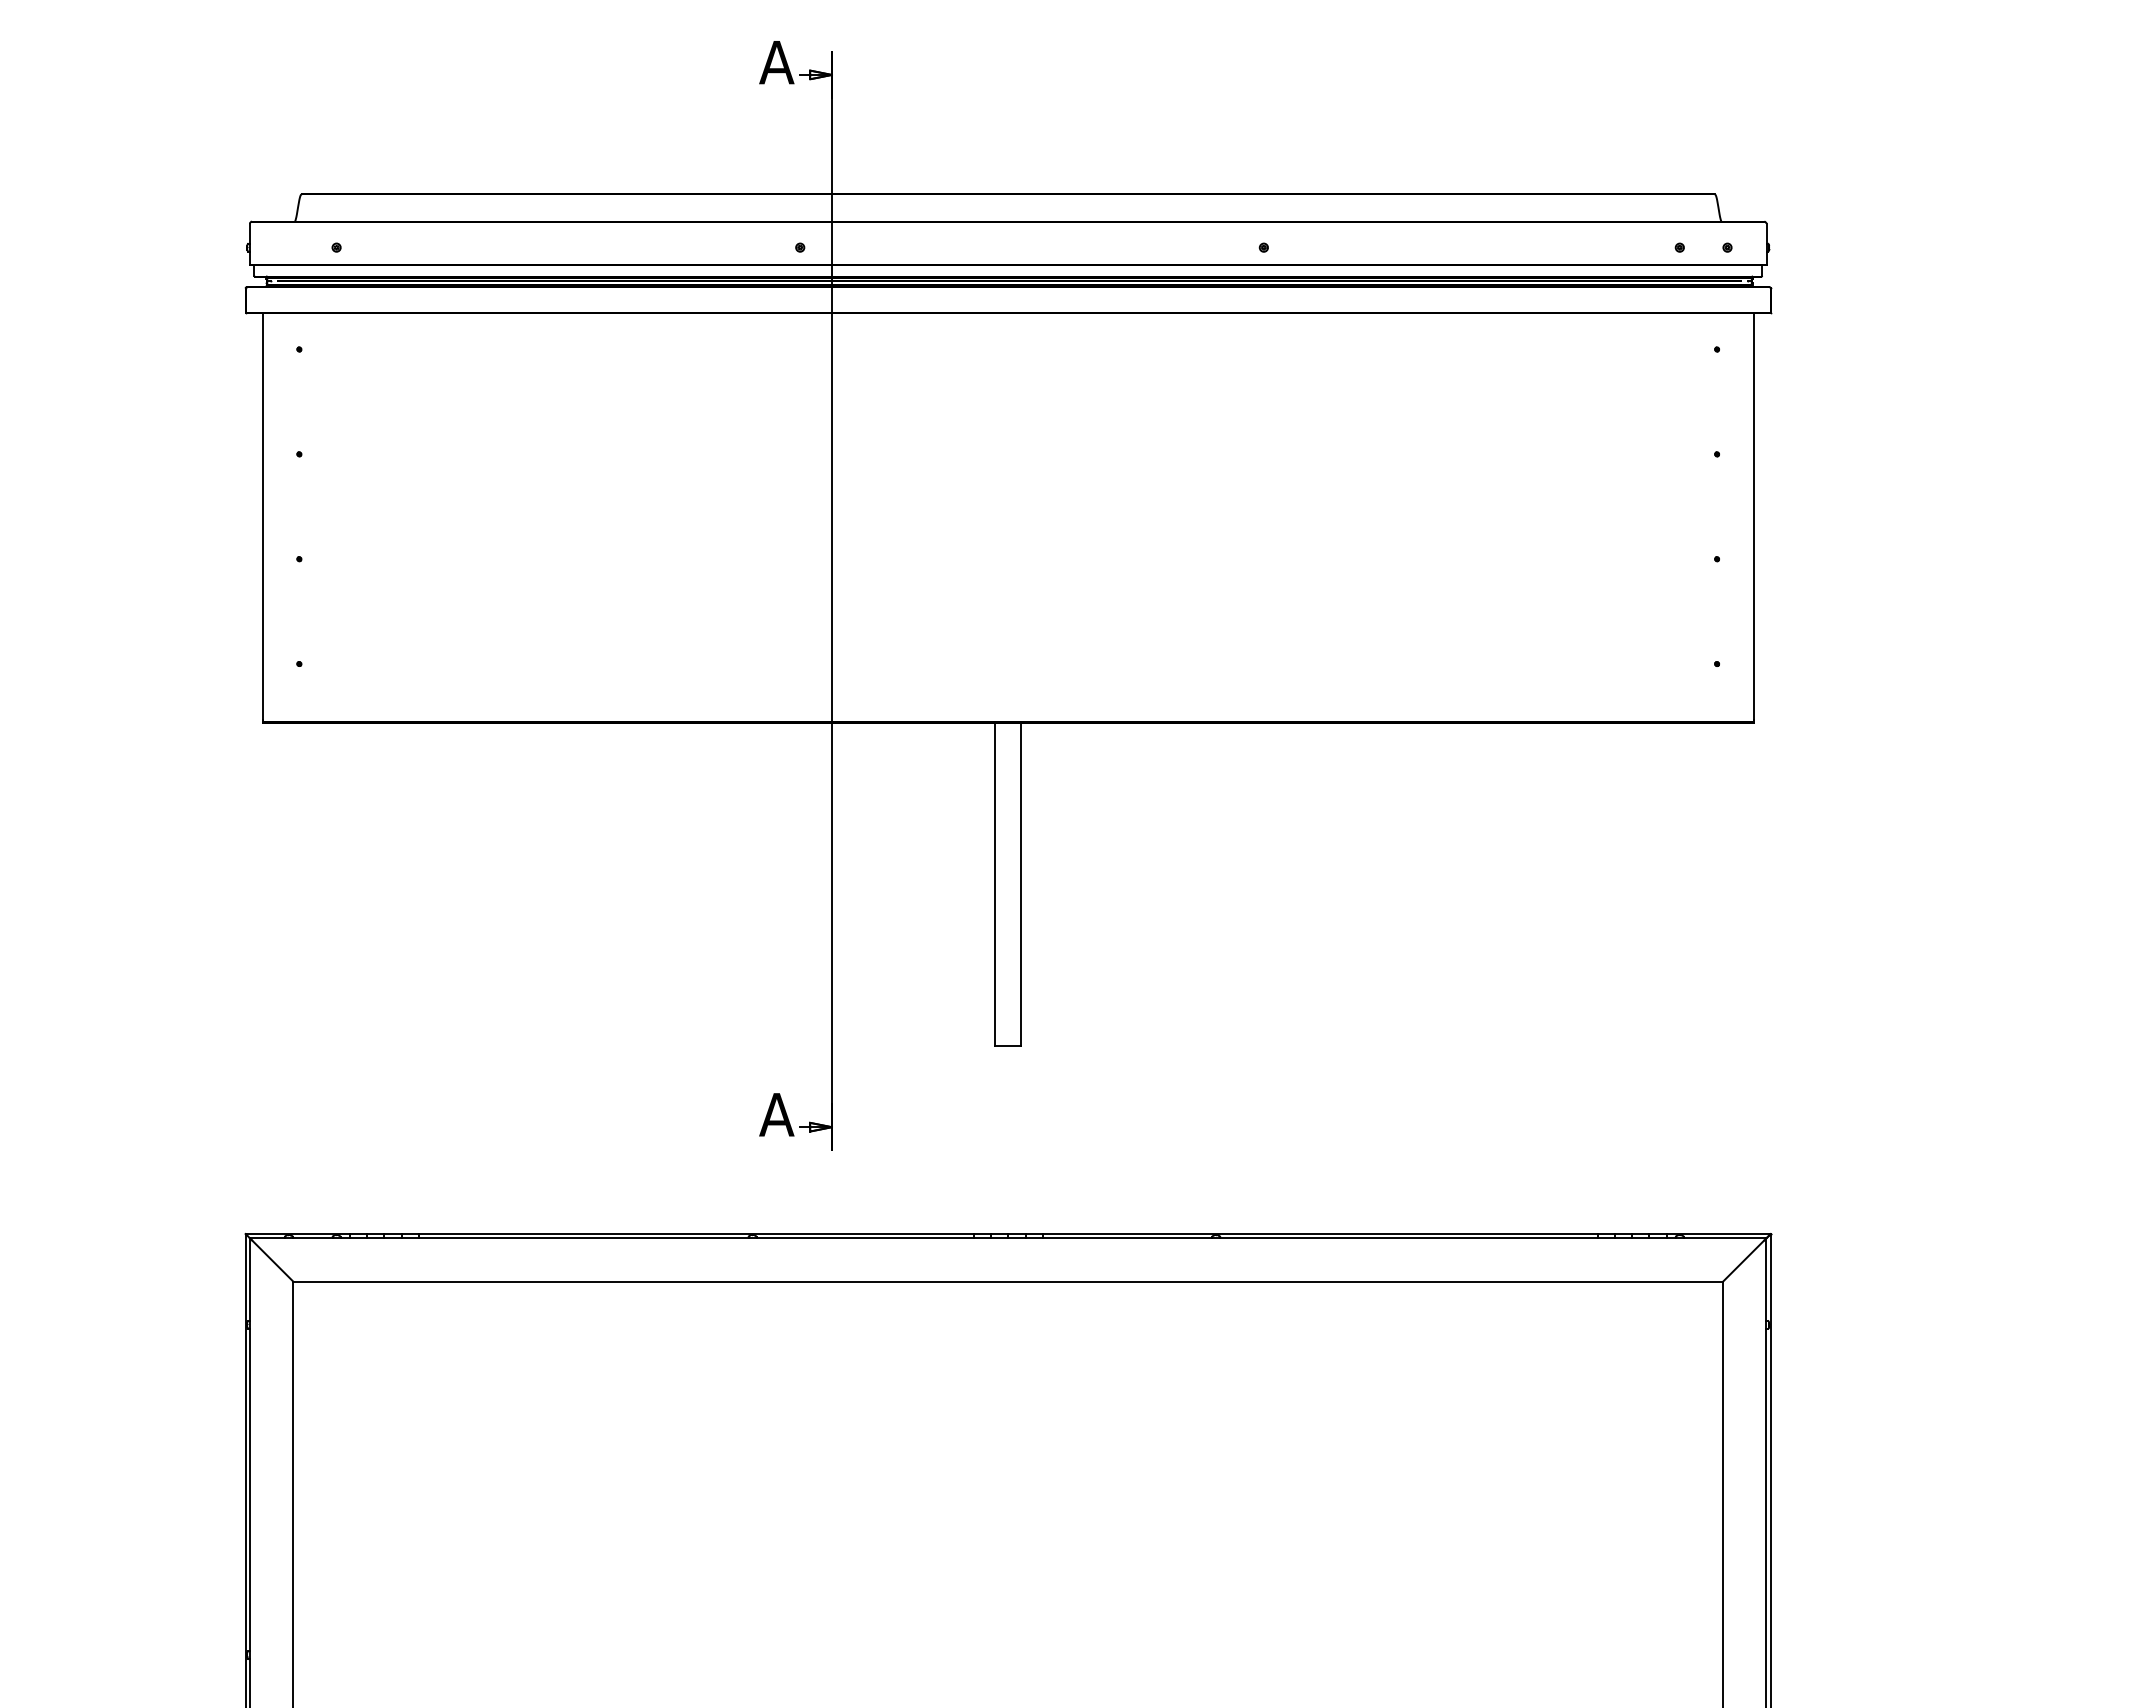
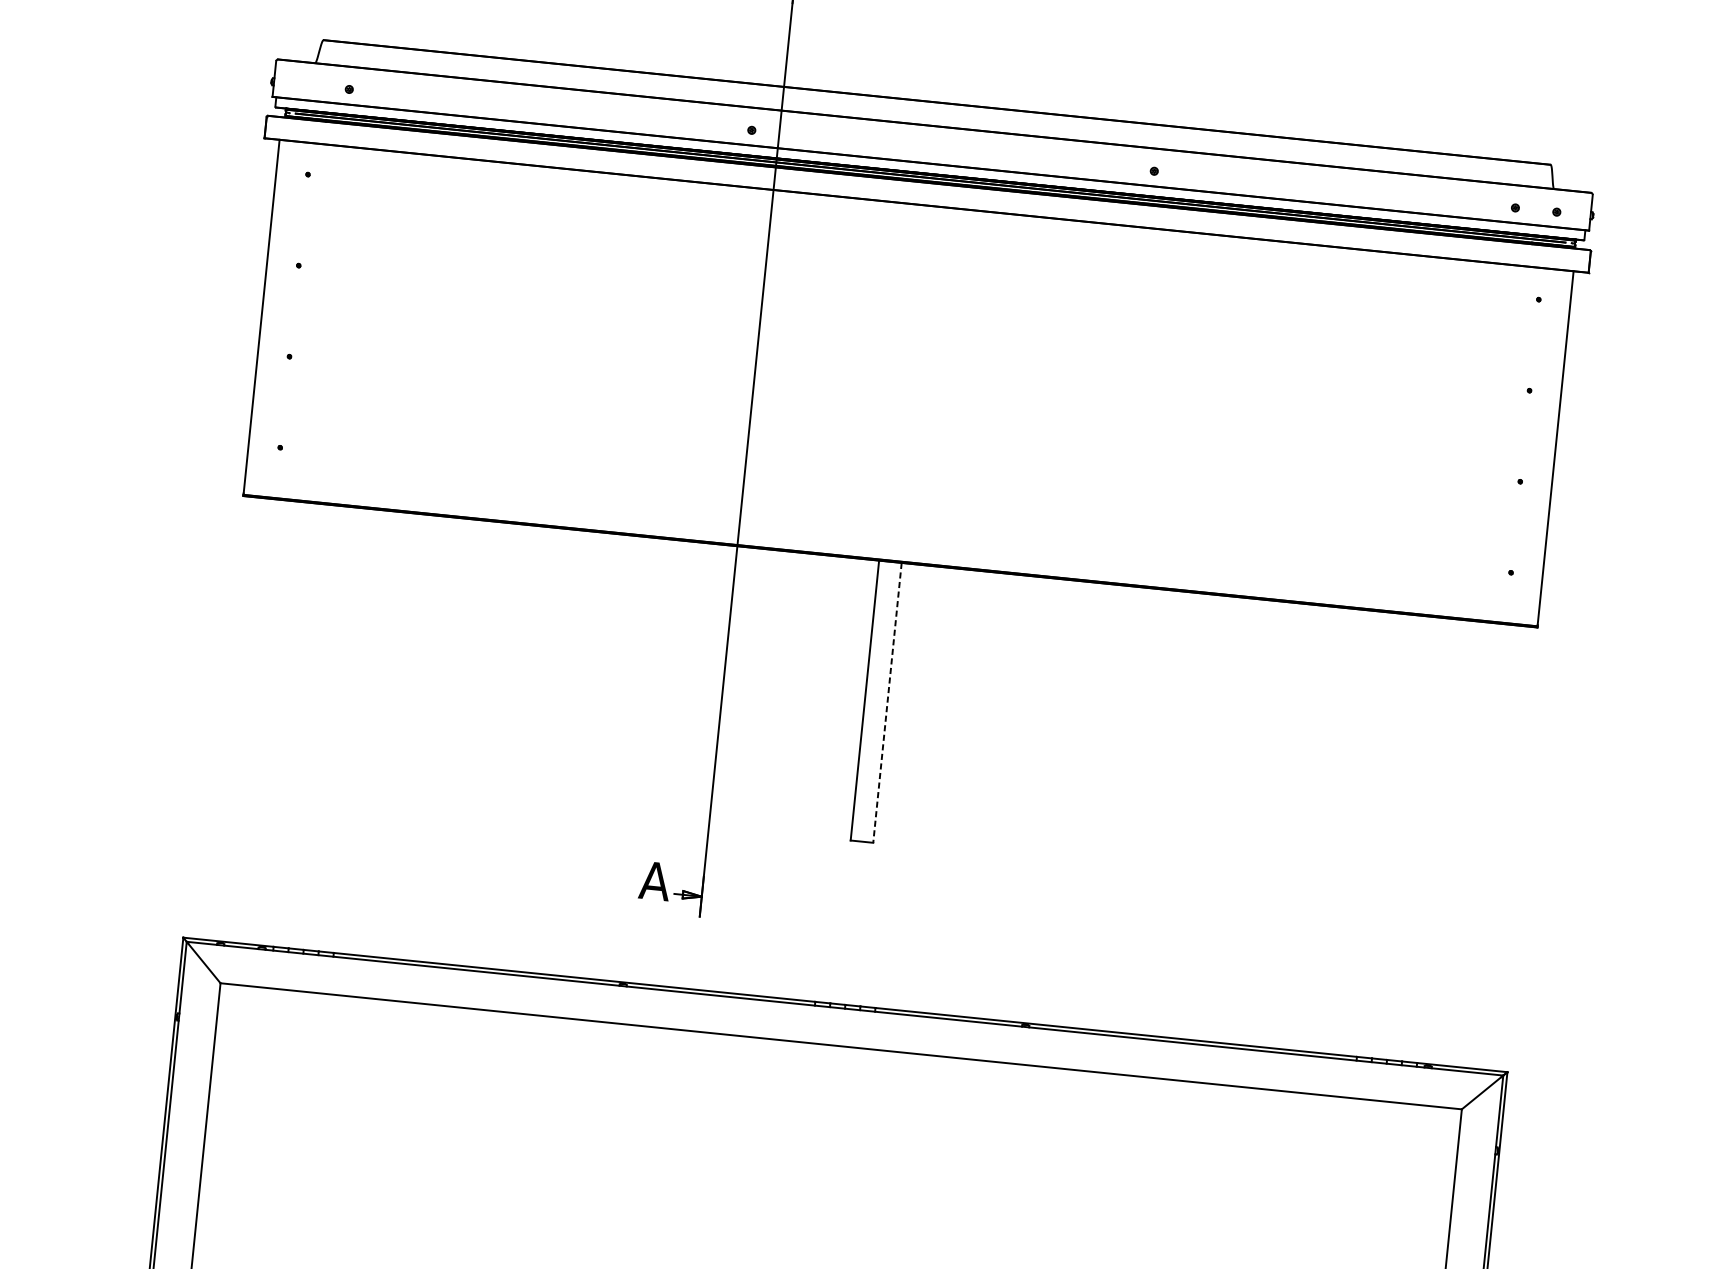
line: (1021, 885) -> (887, 703), solid -> dashed

